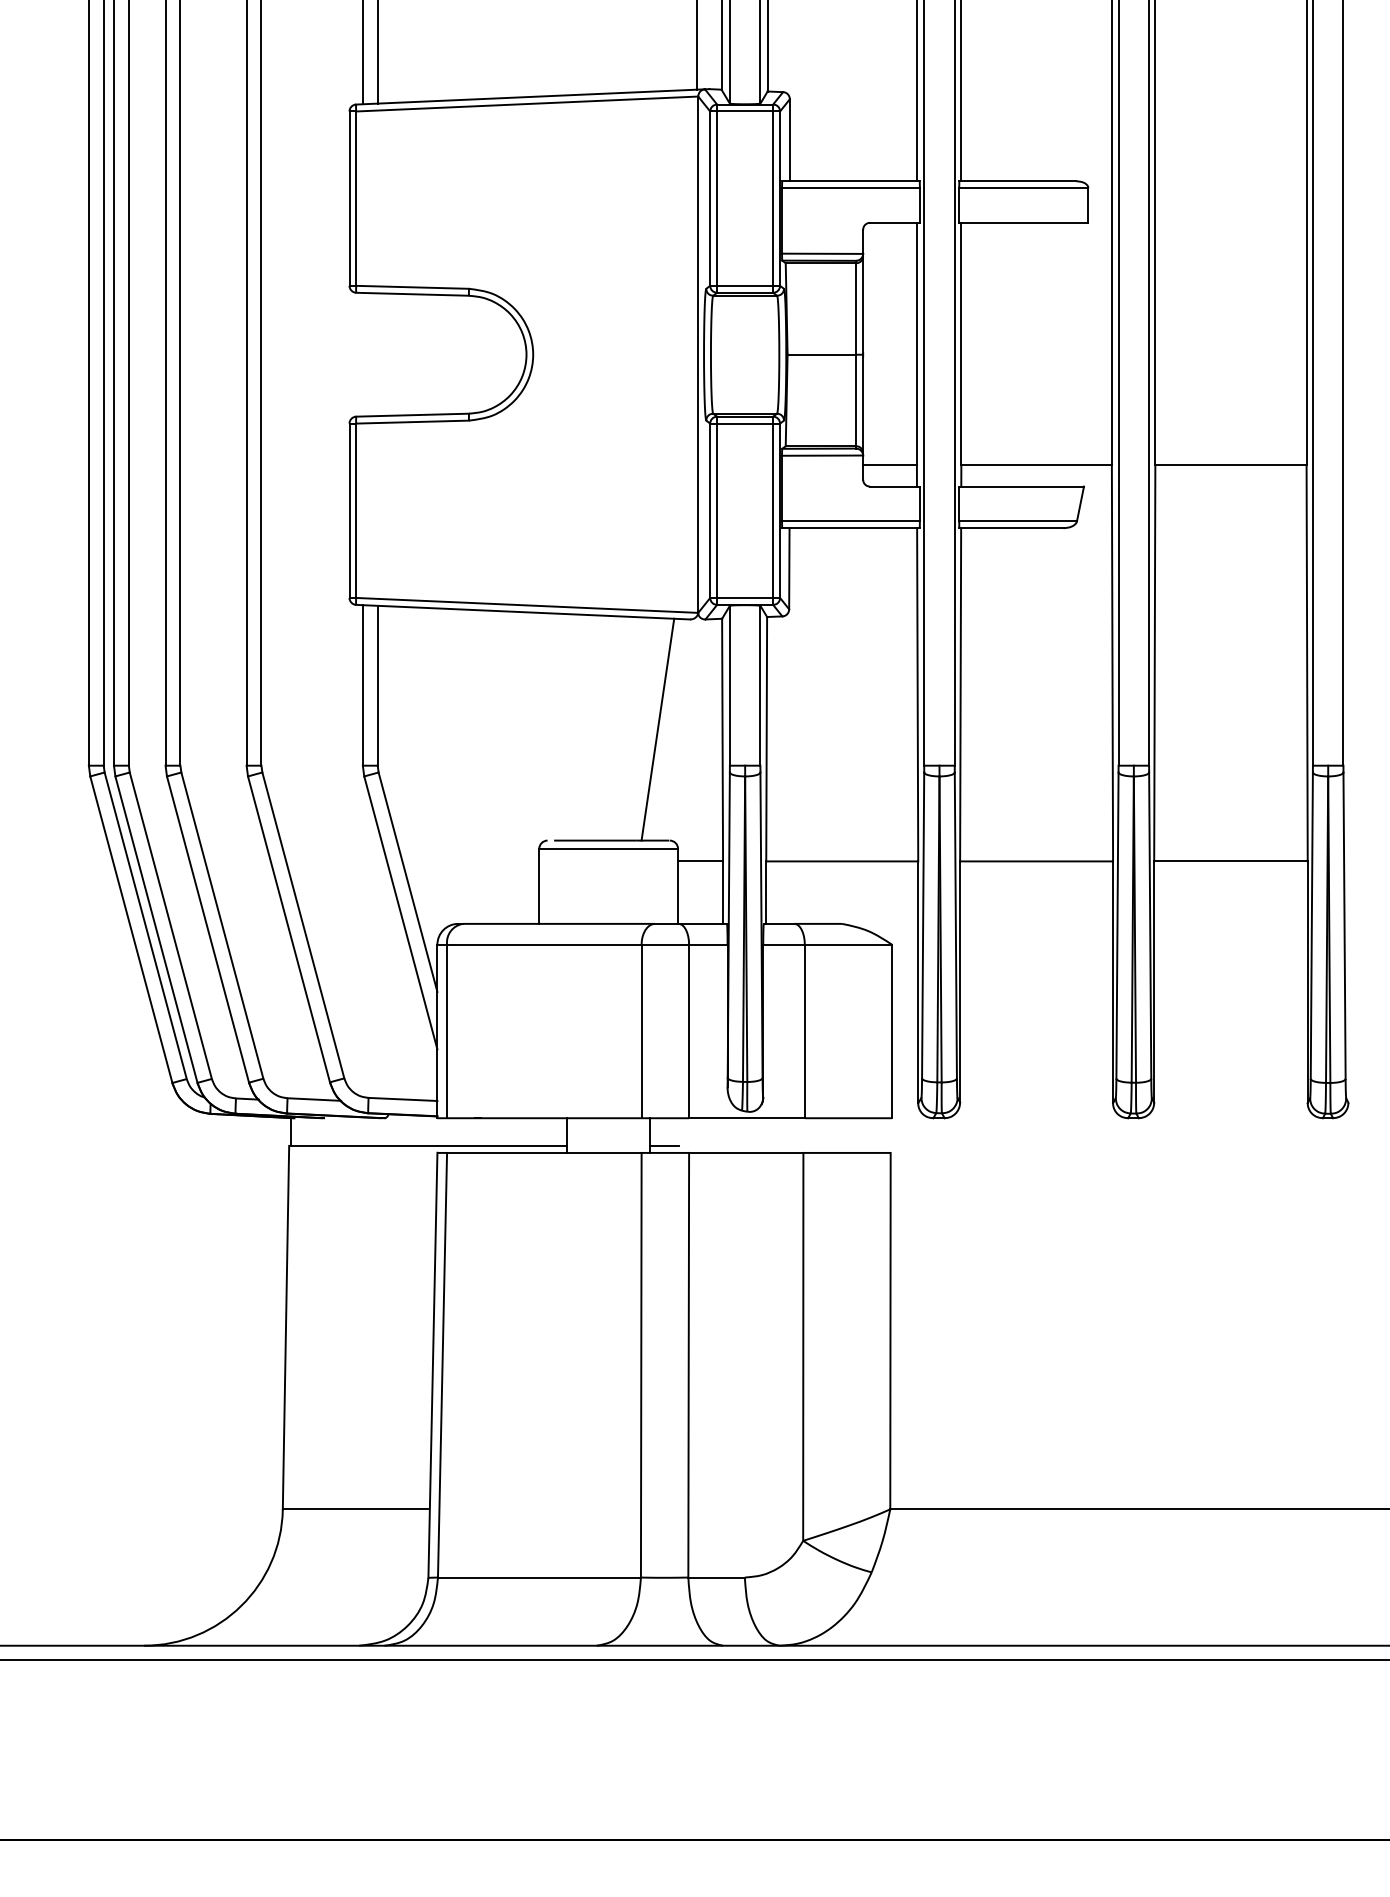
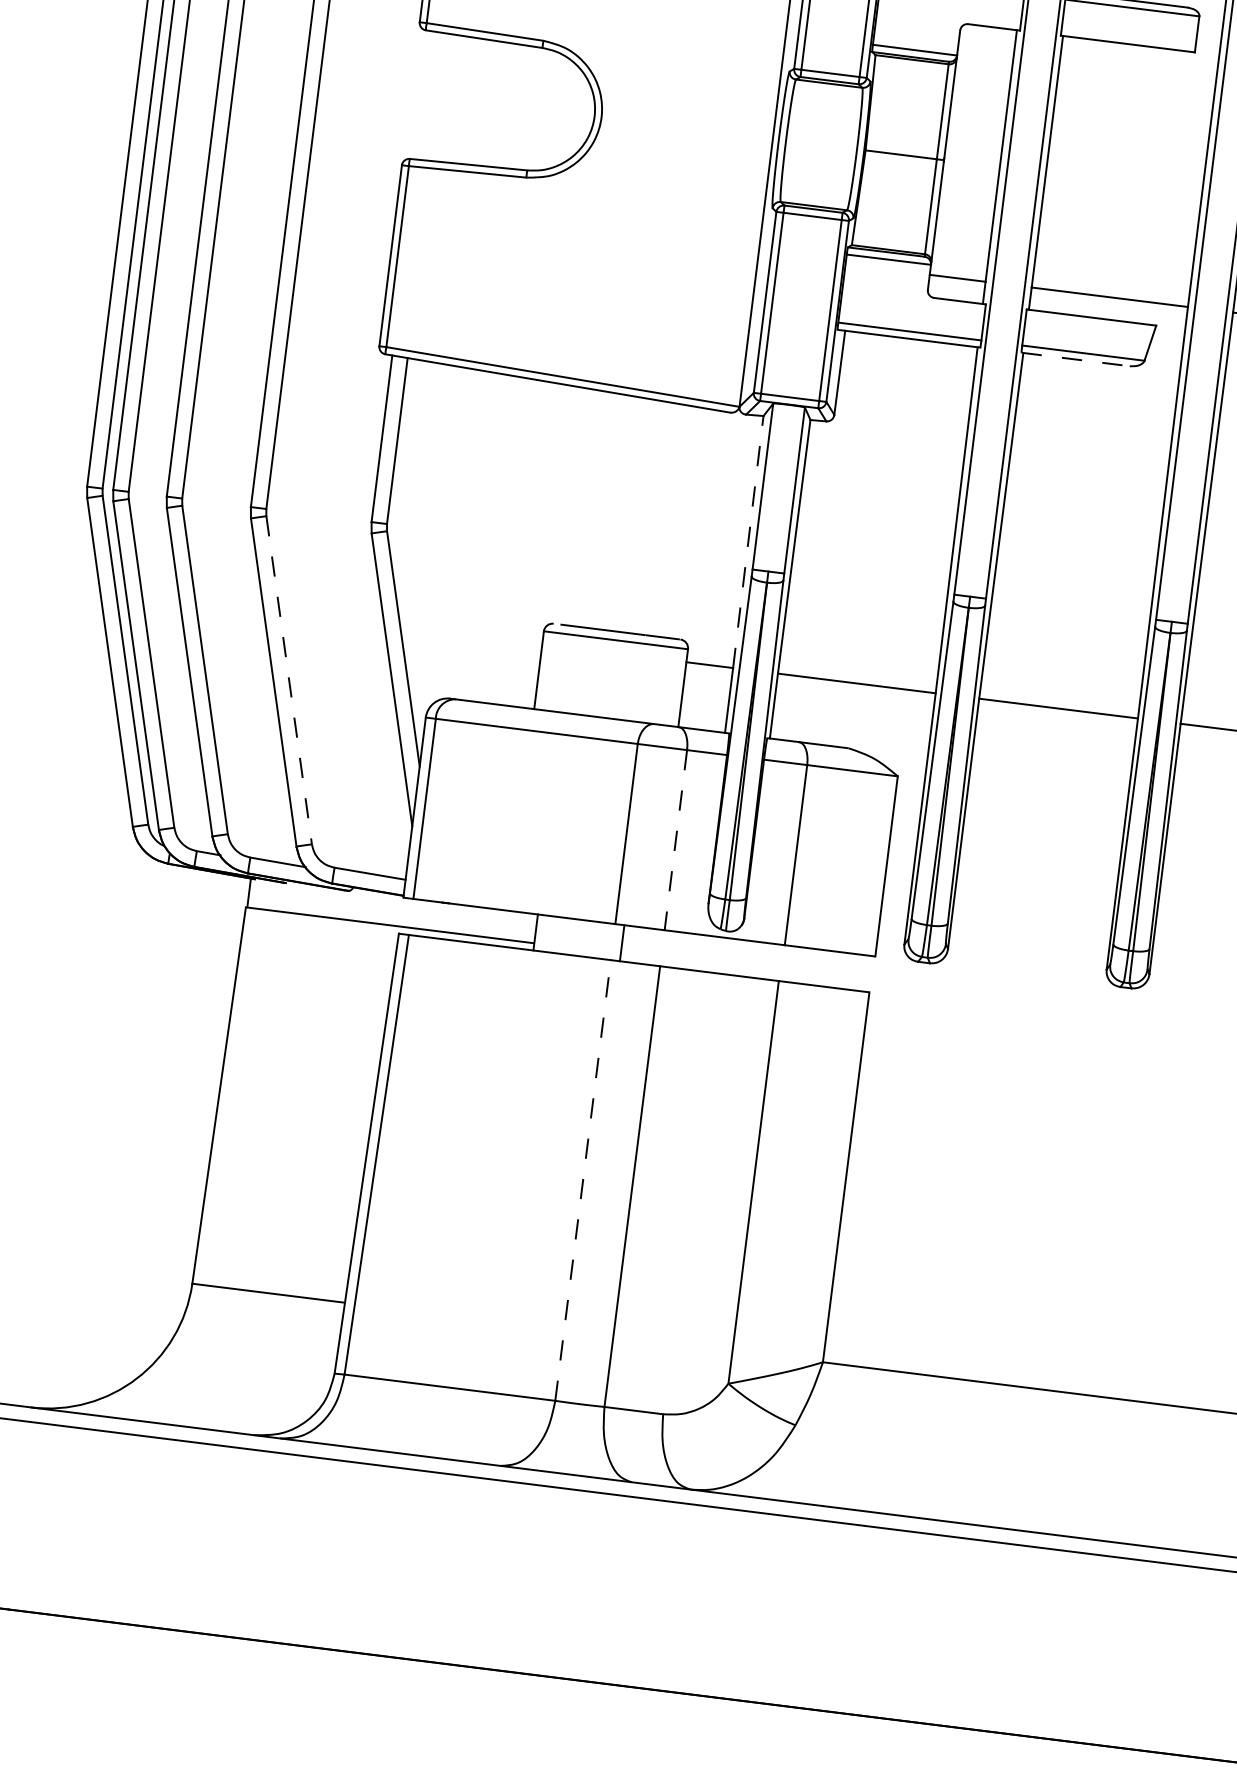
line: (1012, 528) -> (1076, 359), solid -> dashed
line: (657, 729) -> (682, 522), removed
line: (722, 739) -> (748, 541), solid -> dashed
line: (303, 925) -> (289, 680), solid -> dashed
line: (689, 1031) -> (676, 840), solid -> dashed
line: (664, 1145) -> (635, 955), removed
line: (641, 1364) -> (583, 1179), solid -> dashed

